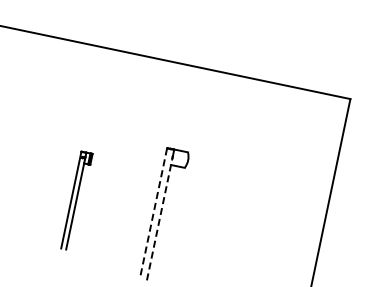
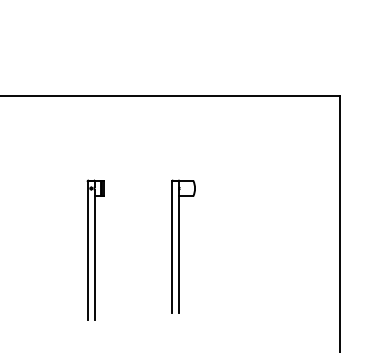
part: (76, 200) -> (95, 249), size x1.43
line: (153, 213) -> (172, 246), dashed -> solid
line: (159, 219) -> (179, 251), dashed -> solid

